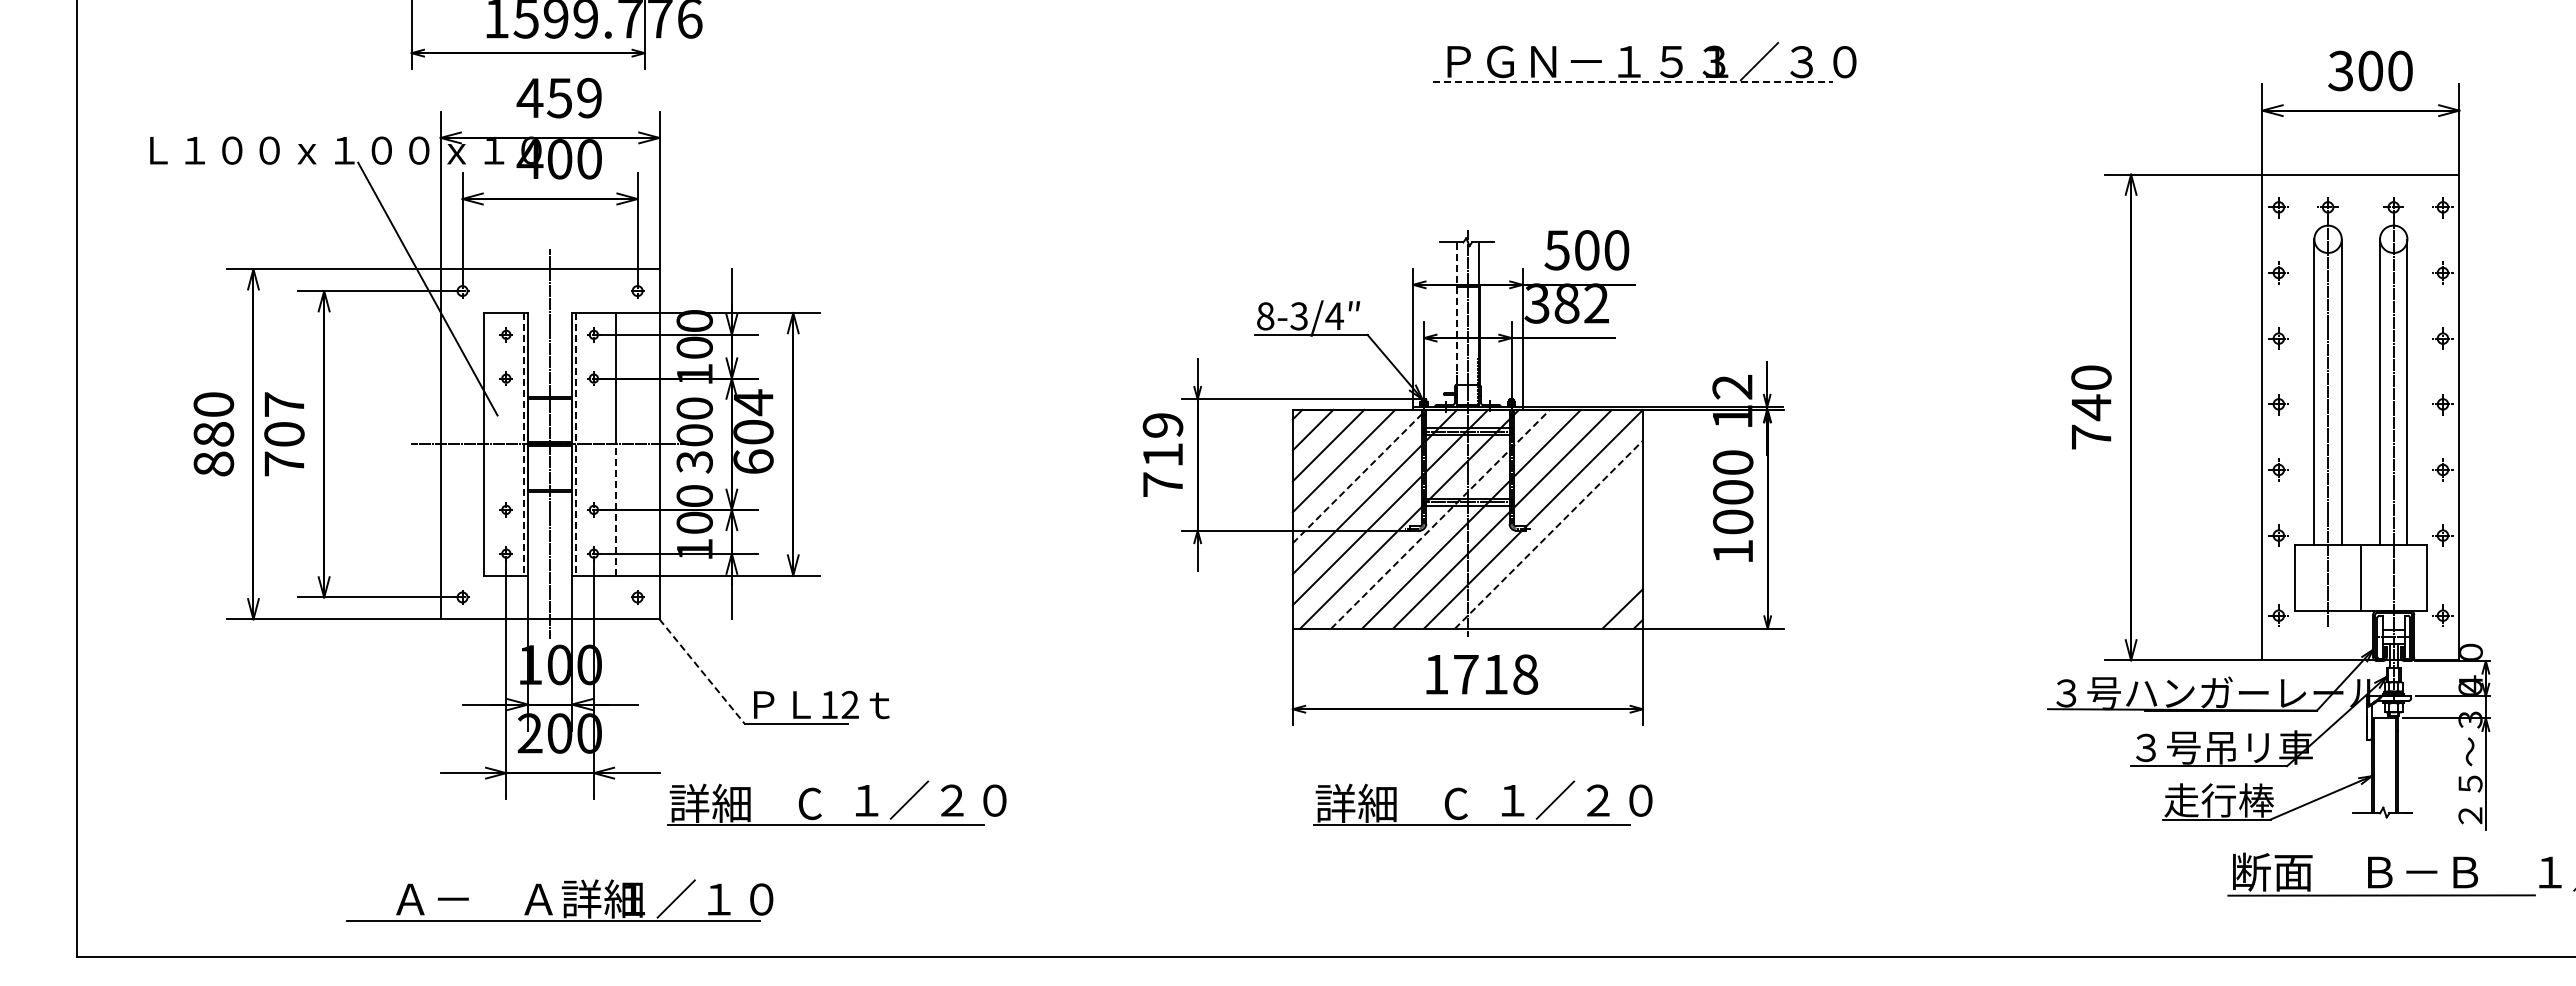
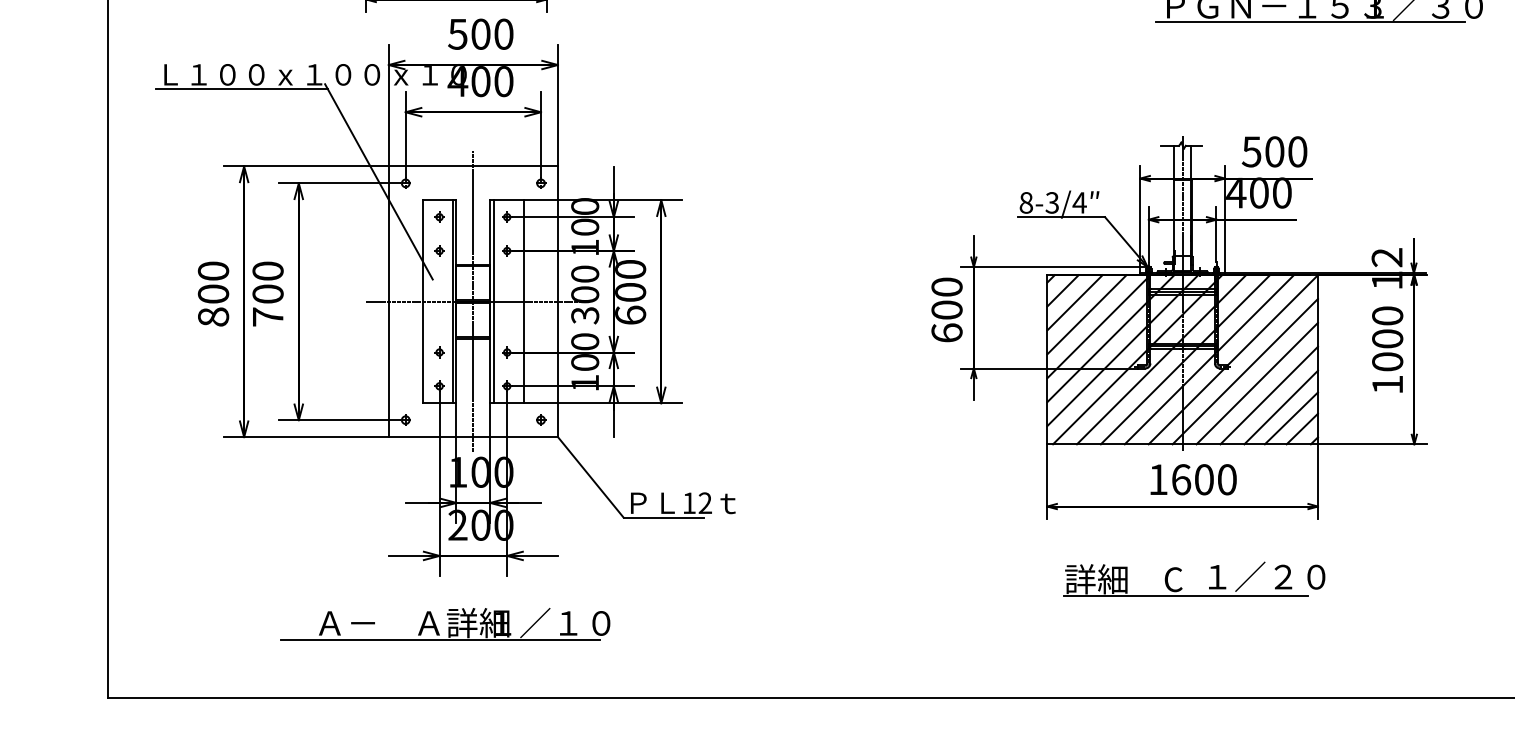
line: (1633, 82) -> (1310, 22), dashed -> solid
text: (558, 97) -> (479, 33), 459 -> 500
line: (250, 169) -> (241, 89), added
text: (1566, 303) -> (1258, 192), 382 -> 400
line: (1456, 314) -> (1173, 201), dashed -> solid
text: (753, 402) -> (630, 269), 604 -> 600
text: (284, 404) -> (268, 271), 707 -> 700
text: (213, 434) -> (213, 294), 880 -> 800
line: (523, 444) -> (452, 301), dashed -> solid
line: (576, 444) -> (493, 301), dashed -> solid
text: (1162, 454) -> (946, 309), 719 -> 600
line: (1359, 476) -> (1098, 326), dashed -> solid
line: (615, 509) -> (523, 352), dashed -> solid
line: (1440, 519) -> (1161, 359), dashed -> solid
line: (1548, 534) -> (1244, 371), dashed -> solid
line: (1563, 549) -> (1256, 383), added
line: (1579, 565) -> (1268, 395), added
line: (1594, 580) -> (1280, 407), added
line: (1608, 594) -> (1291, 417), added
line: (702, 671) -> (591, 477), dashed -> solid
text: (1496, 674) -> (1204, 479), 1718 -> 1600
part: (820, 792) -> (682, 570), removed
part: (559, 900) -> (445, 624), moved

